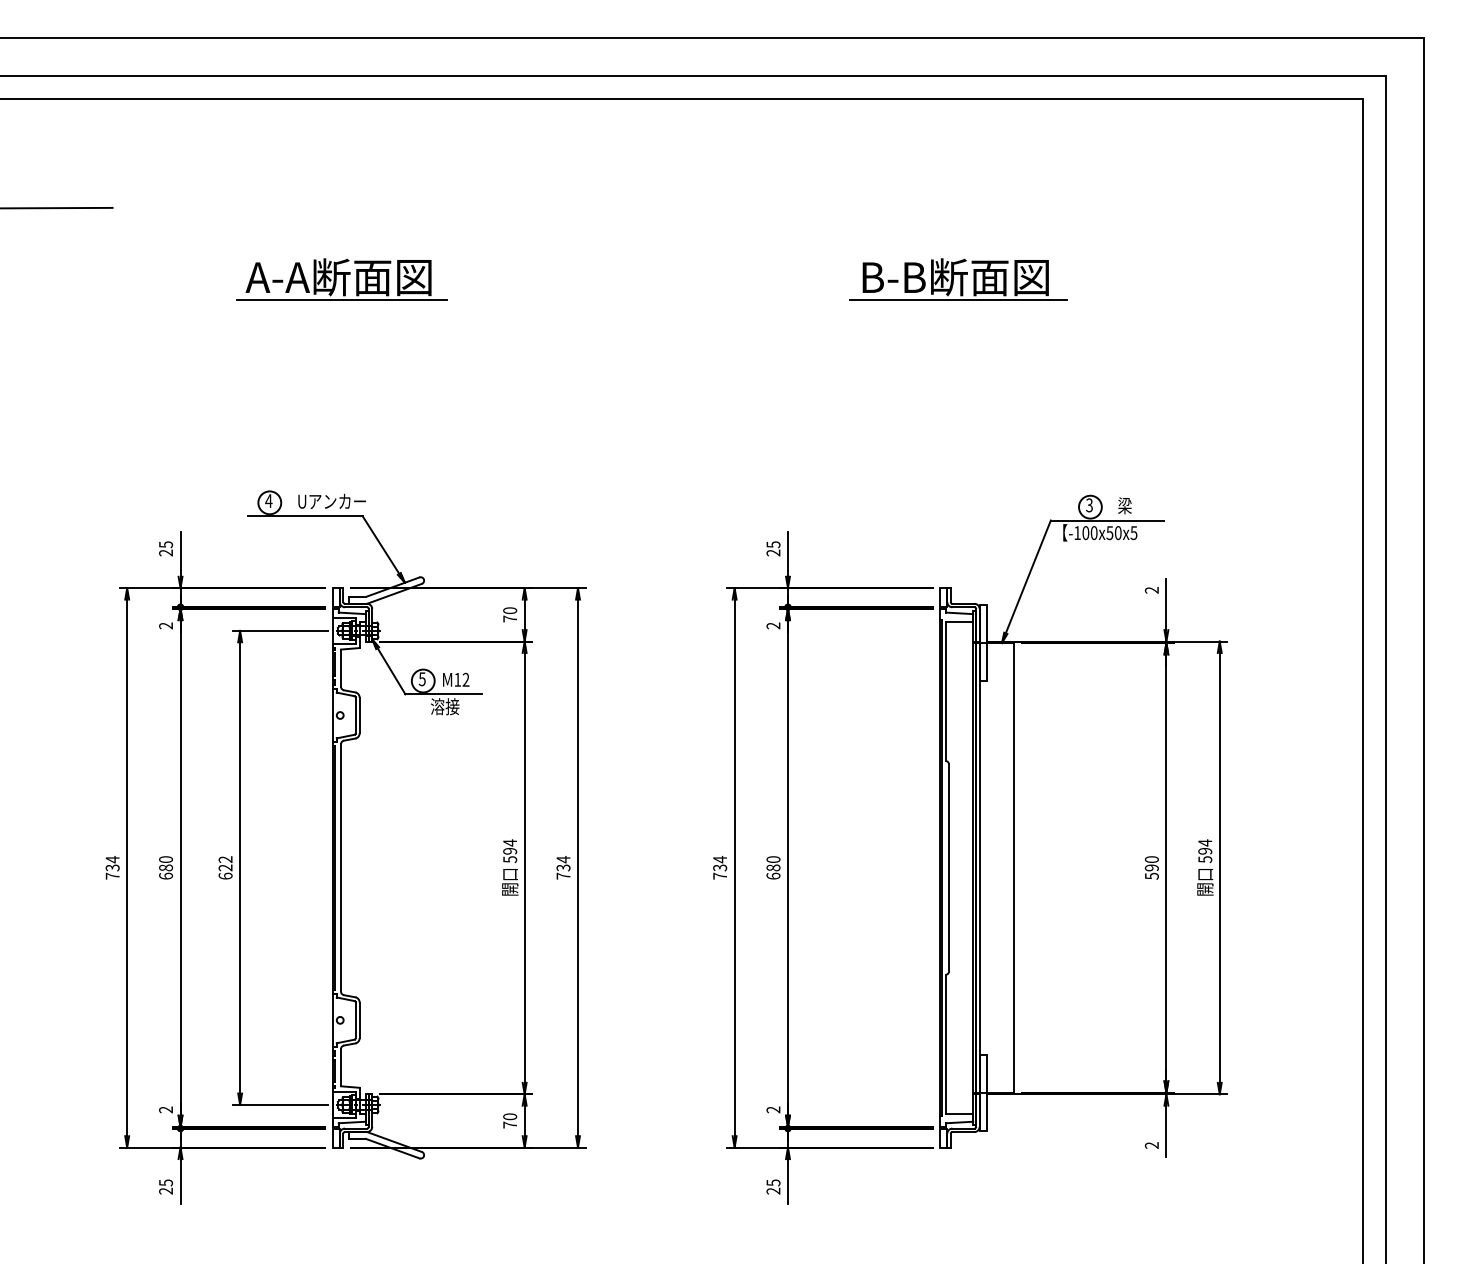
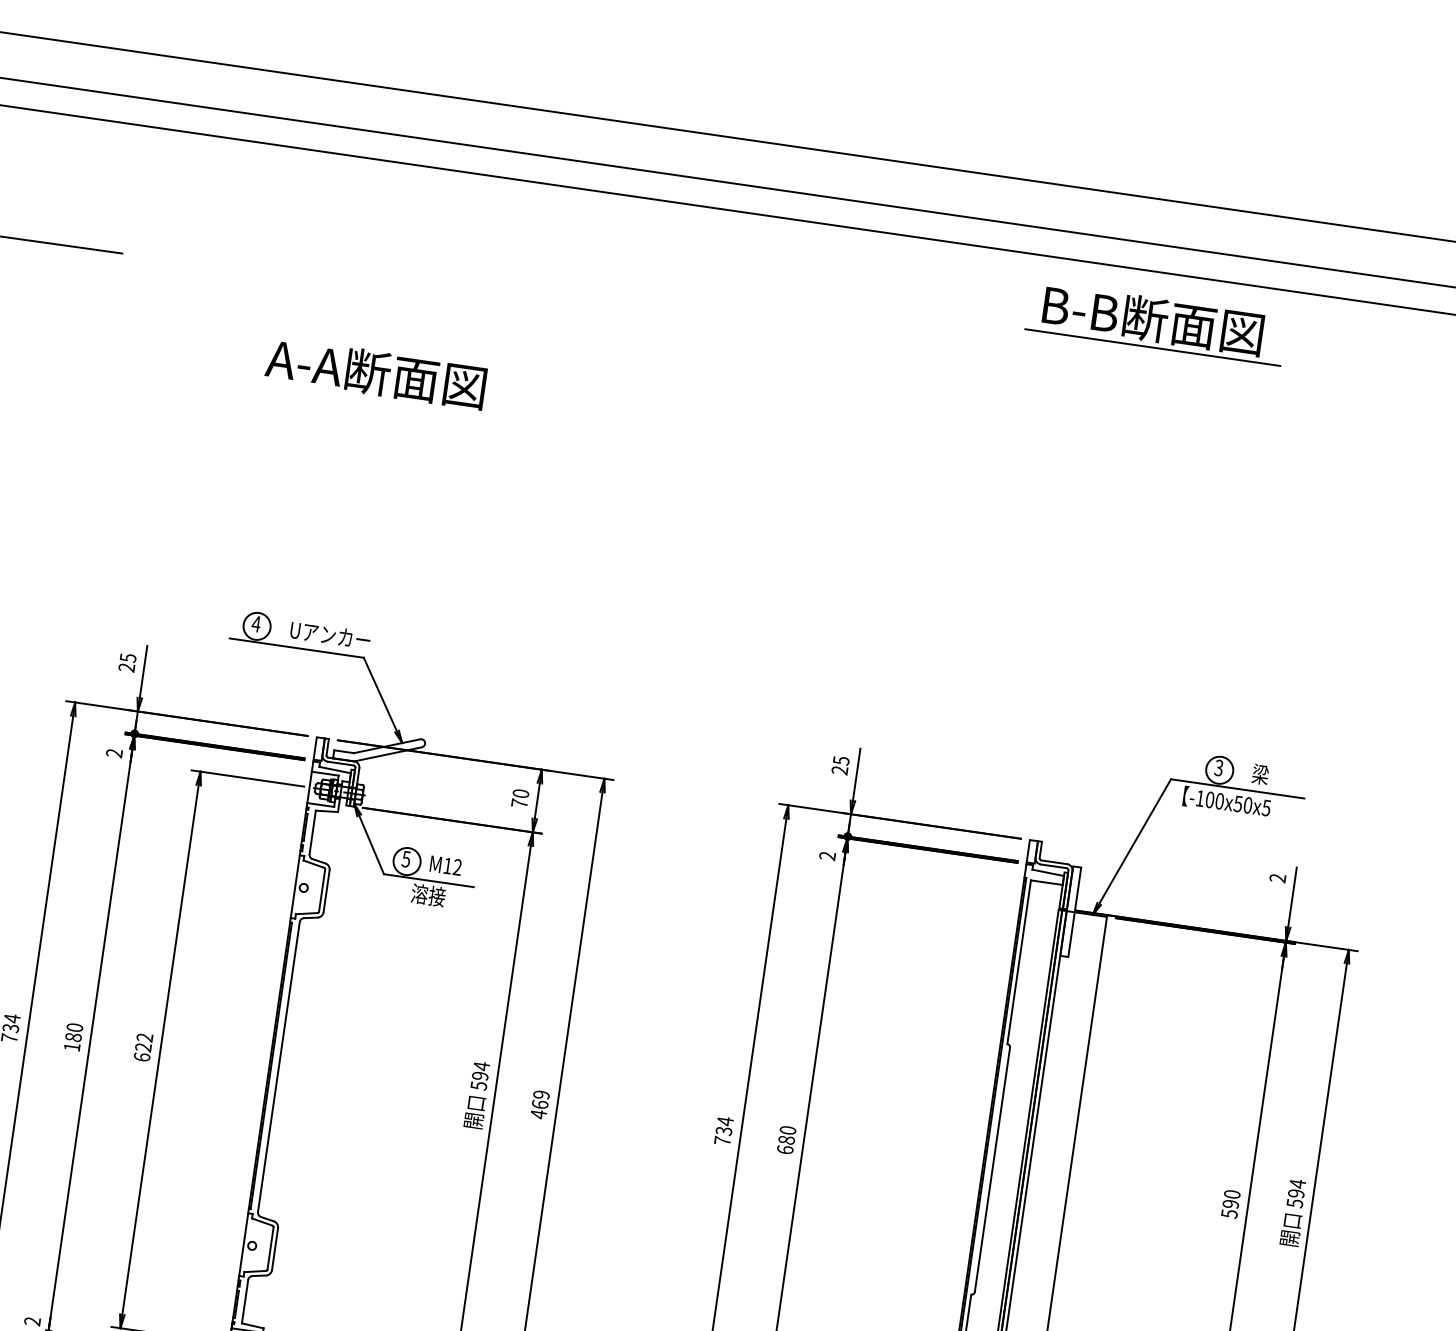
part: (958, 279) -> (1156, 322), moved
line: (341, 300) -> (375, 400), removed
text: (563, 867) -> (540, 1104), 734 -> 469
text: (166, 875) -> (72, 1046), 680 -> 180

